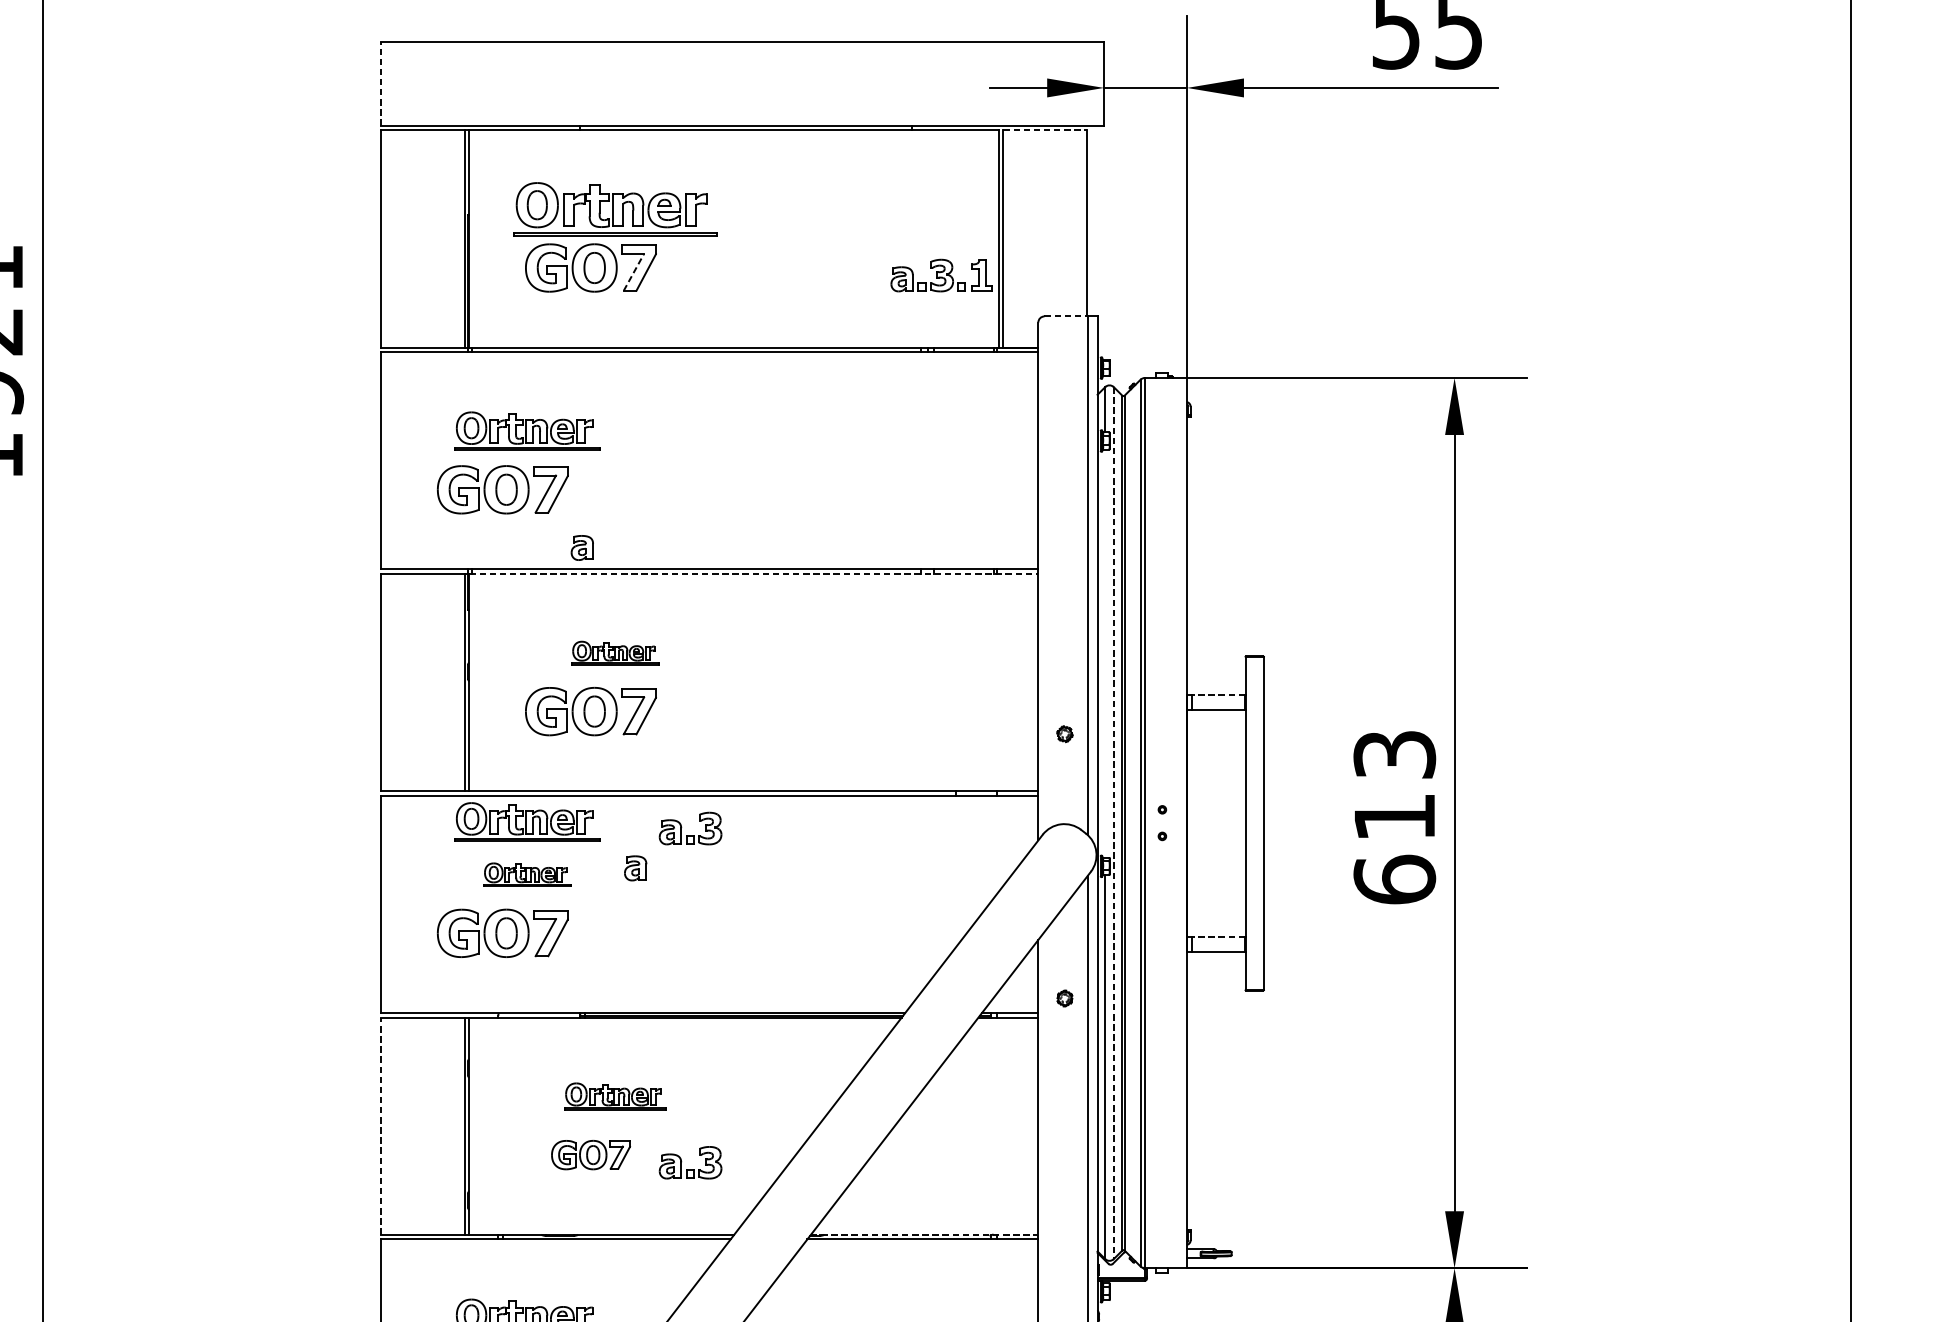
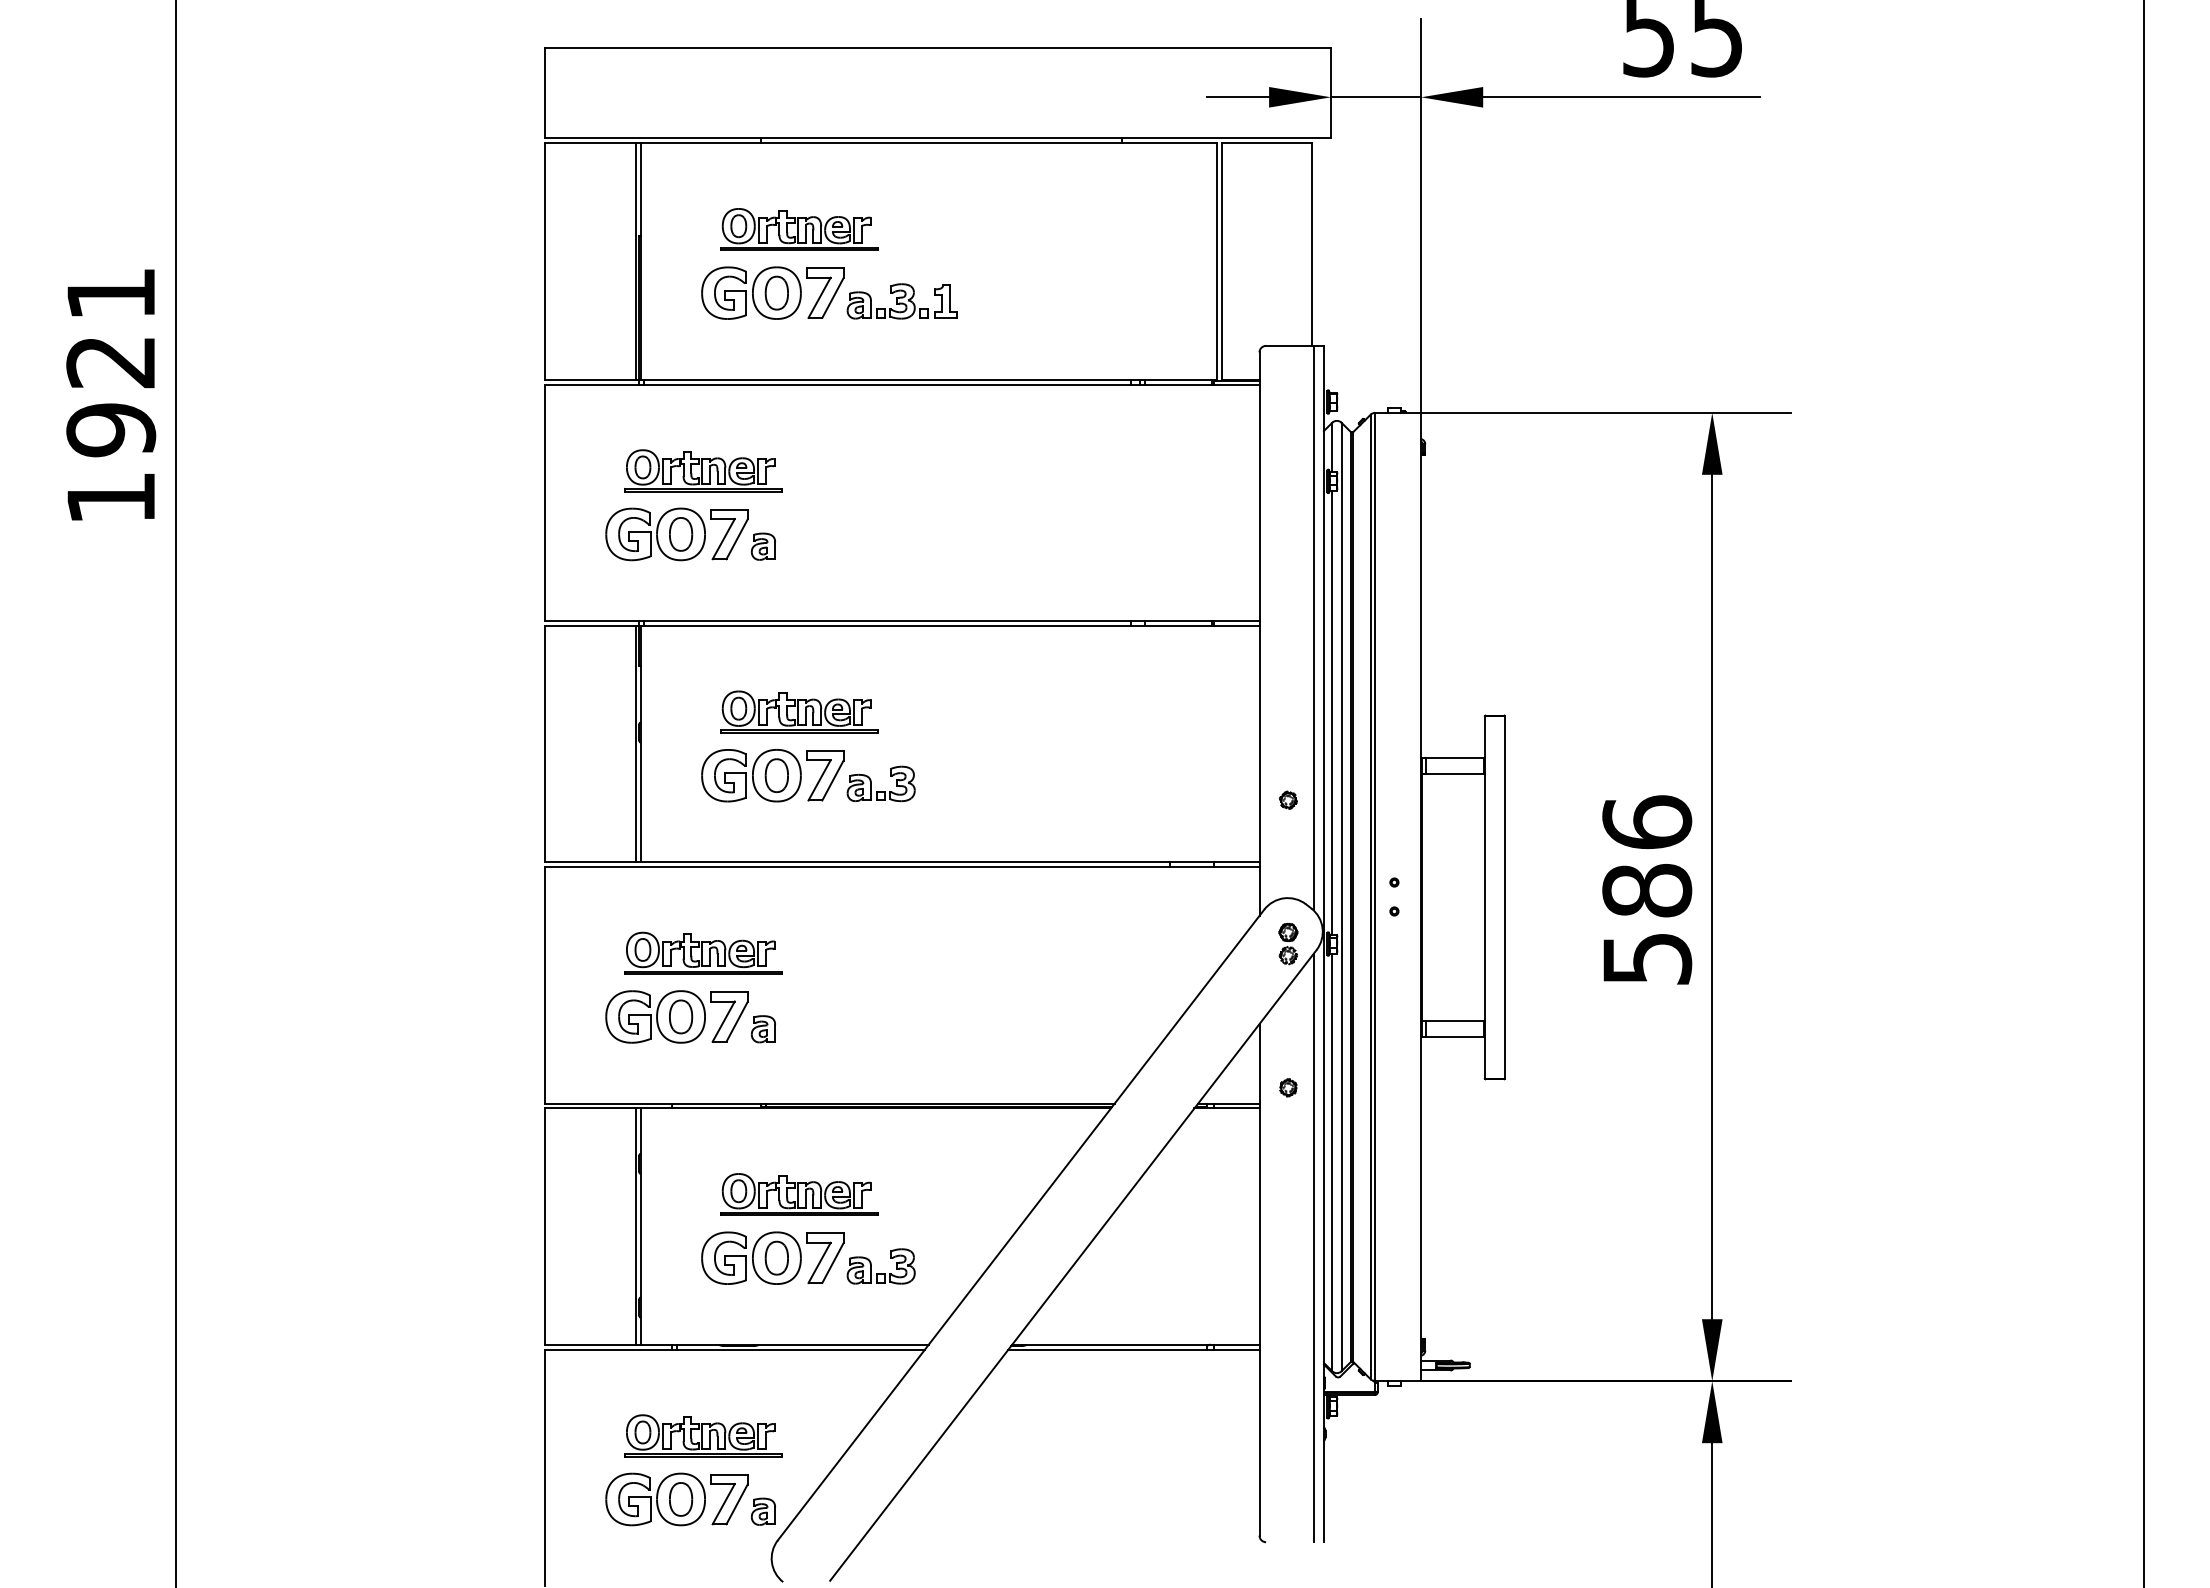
line: (381, 83) -> (544, 92), dashed -> solid
line: (1045, 130) -> (1267, 143), dashed -> solid
part: (615, 209) -> (799, 229), size x0.71
line: (633, 271) -> (819, 297), dashed -> solid
part: (940, 275) -> (901, 301), moved
line: (1065, 316) -> (1289, 345), dashed -> solid
part: (582, 547) -> (763, 546), moved
line: (754, 573) -> (950, 625), dashed -> solid
part: (615, 652) -> (799, 711), size x1.67
line: (1105, 653) -> (1332, 712), added
line: (1218, 694) -> (1455, 757), dashed -> solid
text: (1395, 817) -> (1647, 890), 613 -> 586
part: (527, 821) -> (703, 895), removed
line: (1113, 823) -> (1341, 897), dashed -> solid
part: (689, 835) -> (880, 791), moved
part: (1065, 865) -> (1288, 943), added
part: (635, 868) -> (763, 1029), moved
part: (527, 874) -> (703, 952), size x1.67
line: (1218, 936) -> (1455, 1020), dashed -> solid
part: (615, 1096) -> (799, 1194), size x1.43
line: (381, 1126) -> (544, 1226), dashed -> solid
part: (590, 1154) -> (772, 1257), size x1.67
line: (924, 1234) -> (1135, 1344), dashed -> solid

